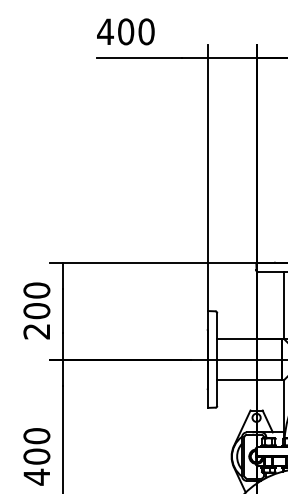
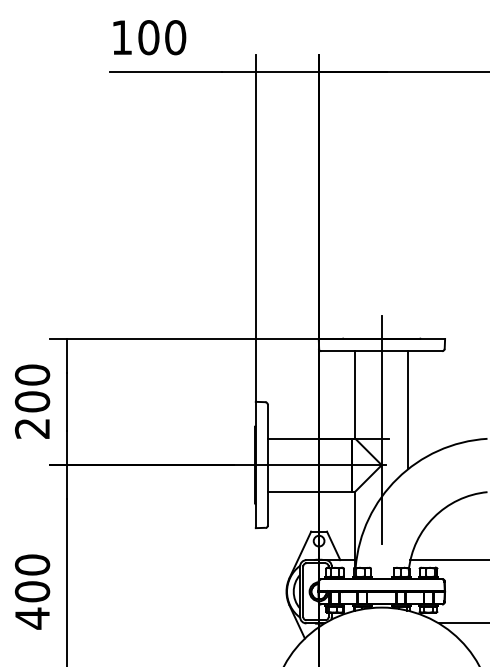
text: (105, 31) -> (121, 37), 400 -> 100

